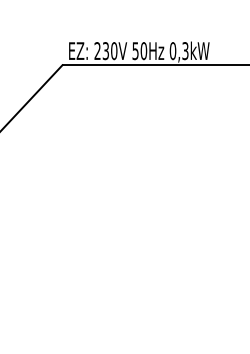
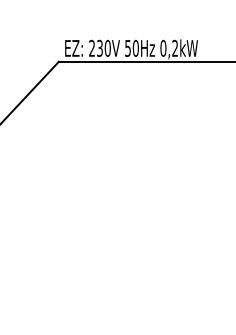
text: (185, 51) -> (175, 48), 0,3kW -> 0,2kW

